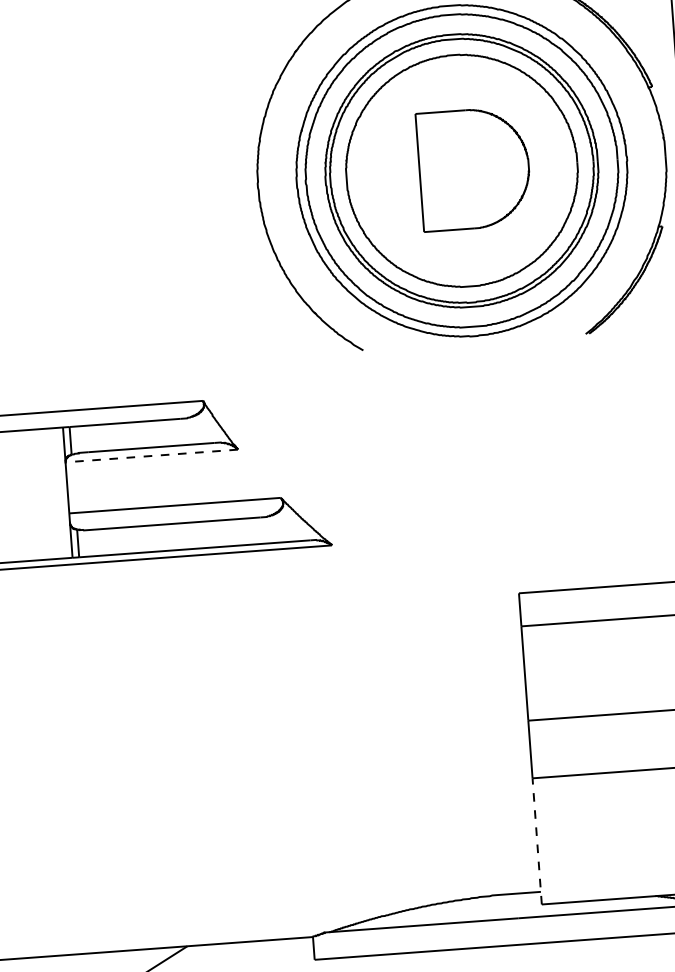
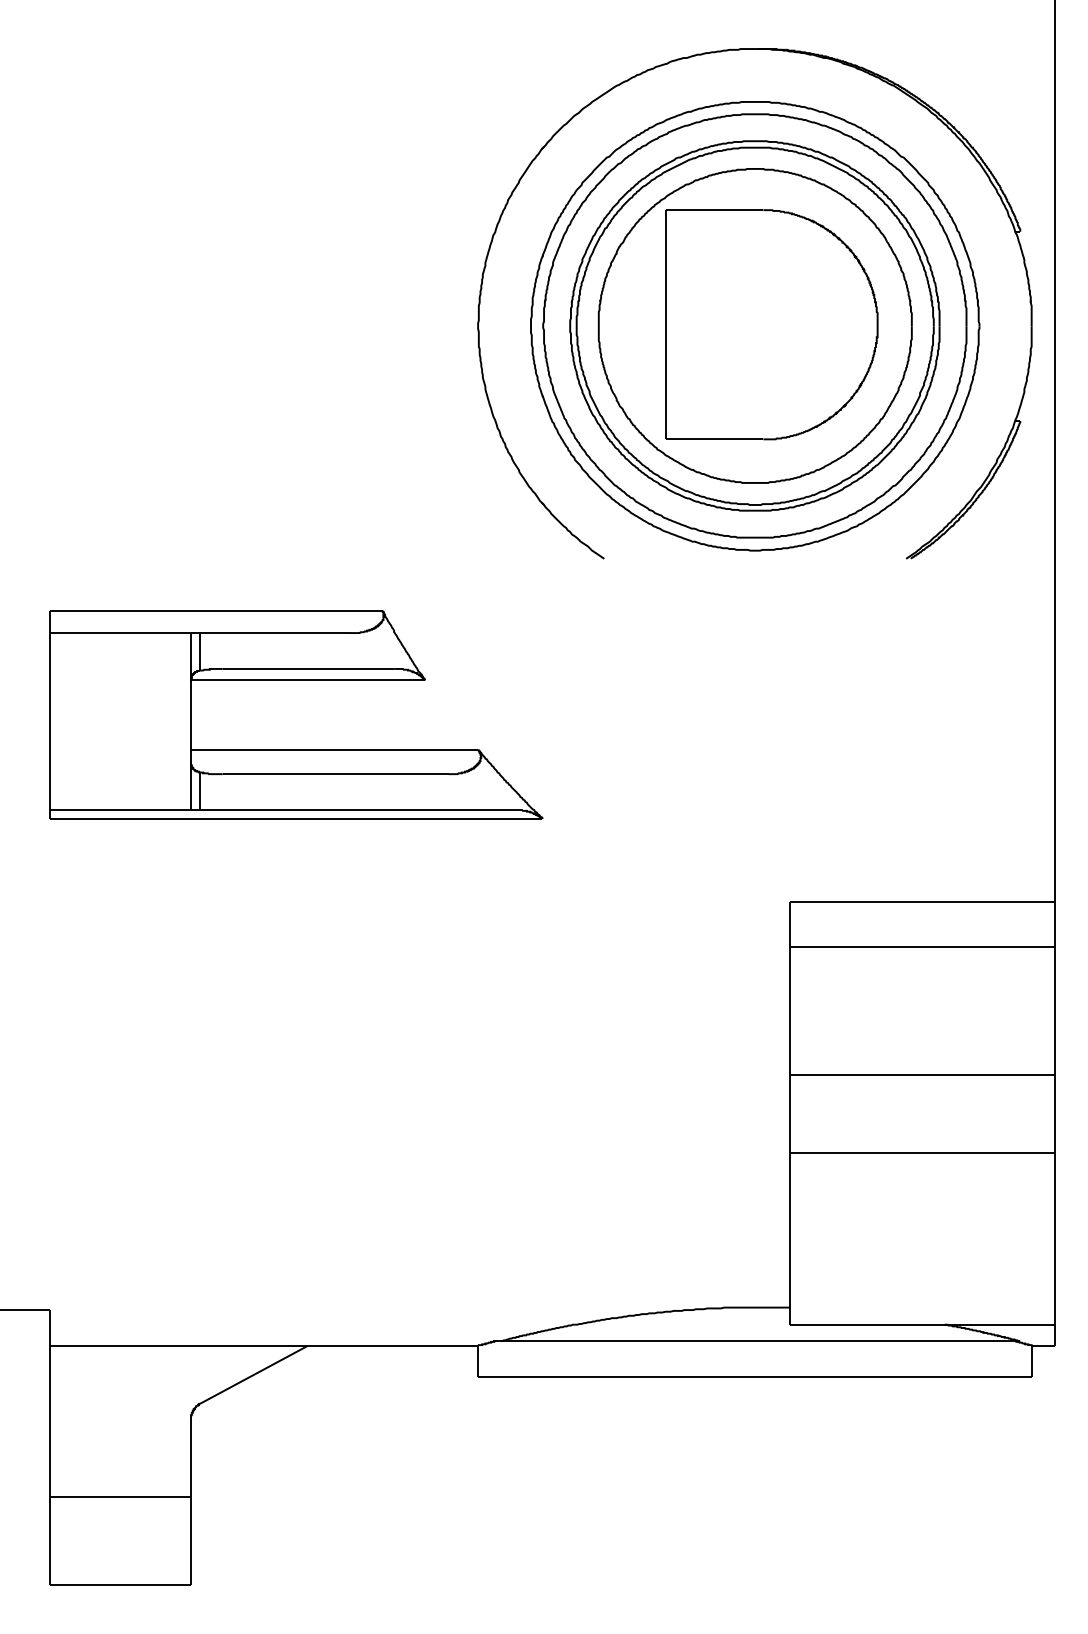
part: (473, 168) -> (771, 324), size x1.43
line: (151, 456) -> (307, 680), dashed -> solid
line: (537, 841) -> (790, 1239), dashed -> solid

